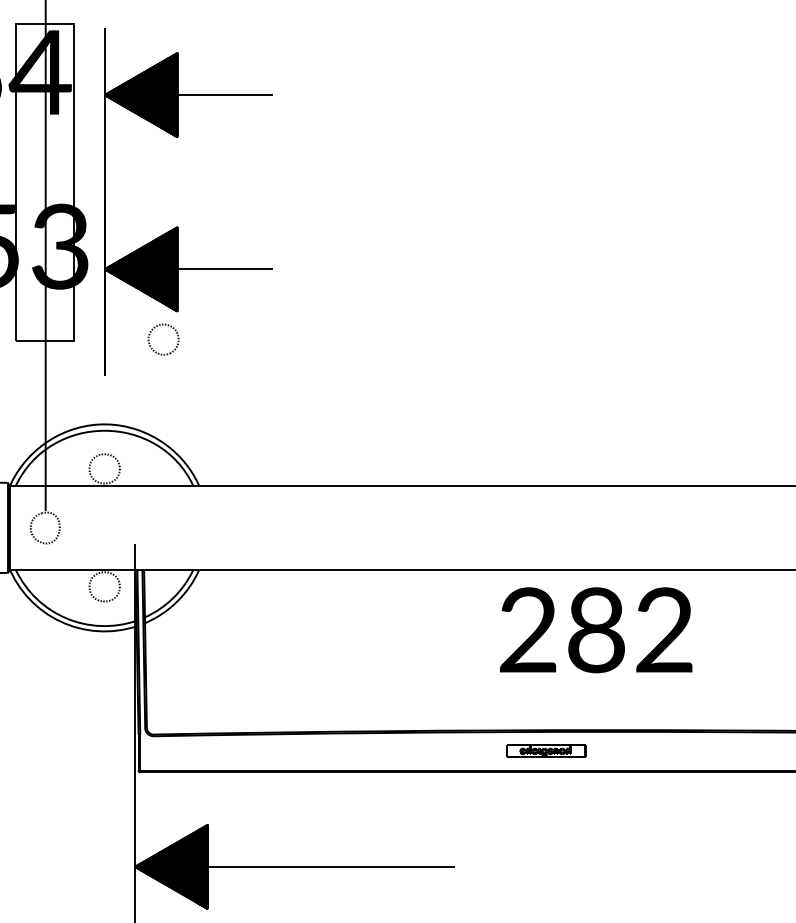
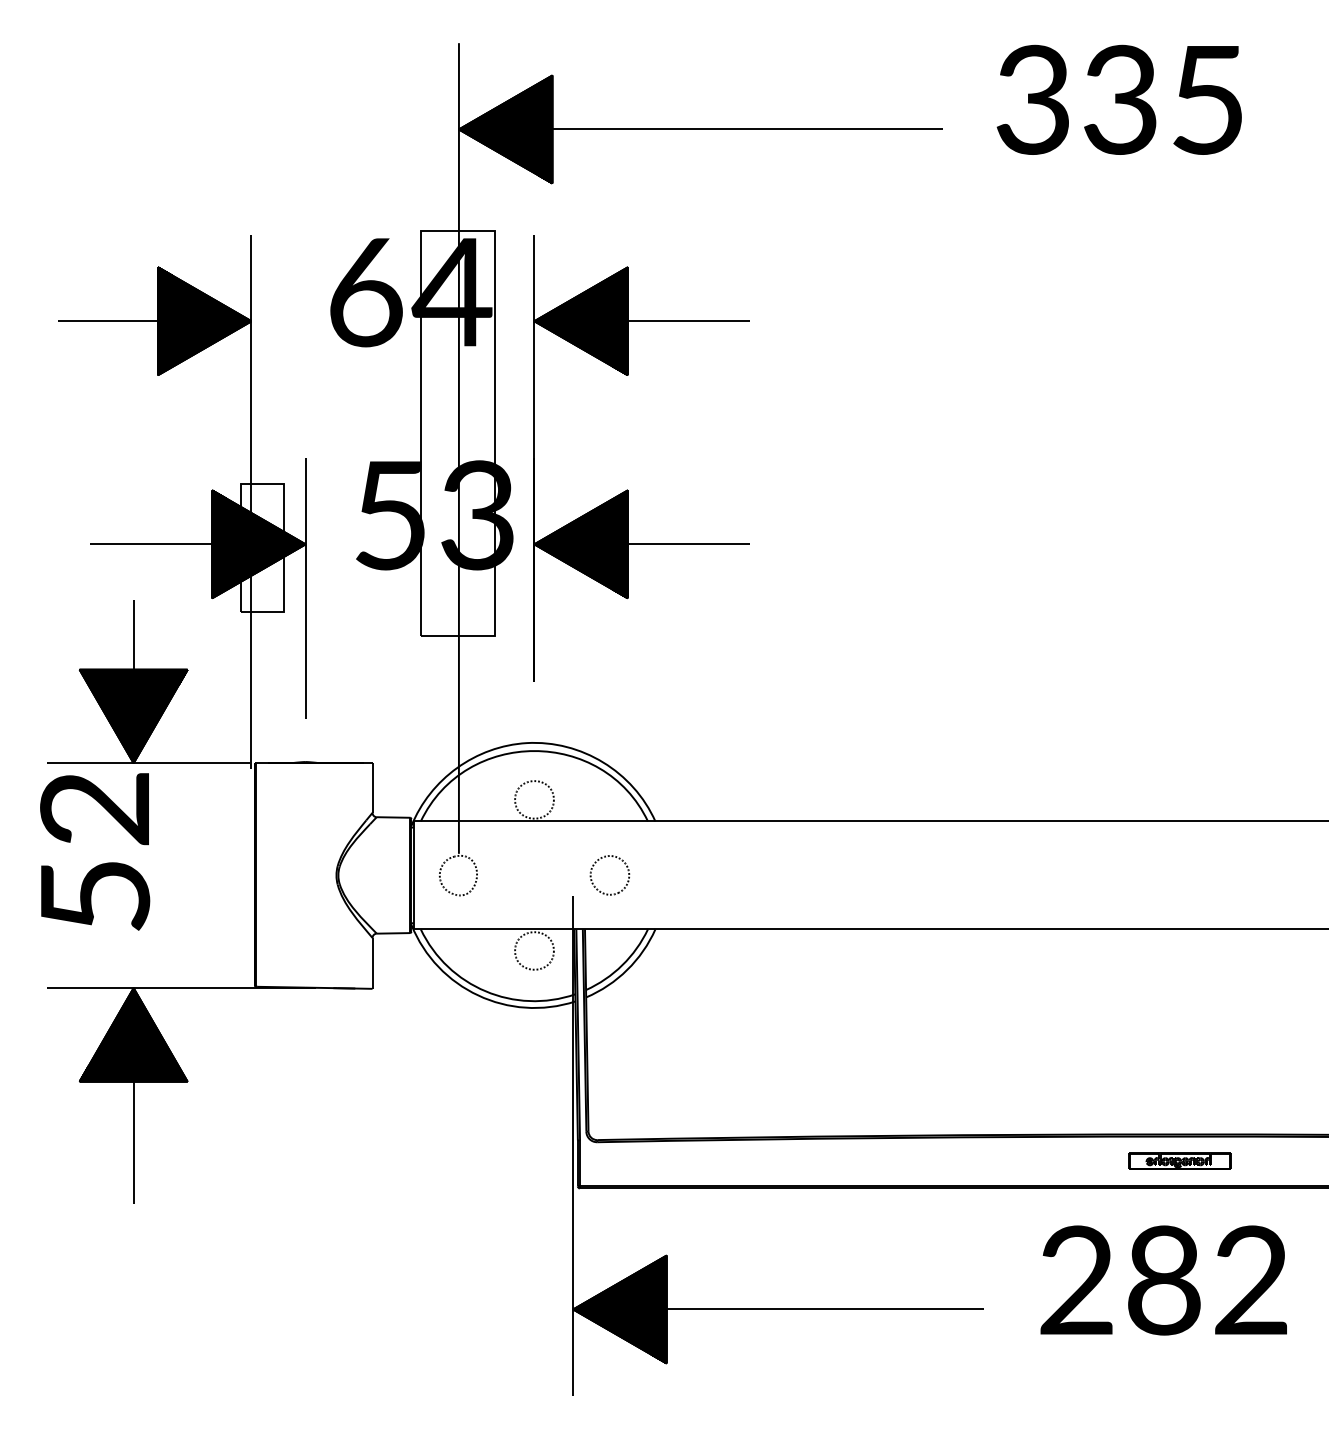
part: (149, 342) -> (592, 879), moved
text: (595, 630) -> (1163, 1280), moved
part: (545, 750) -> (1179, 1160), moved

